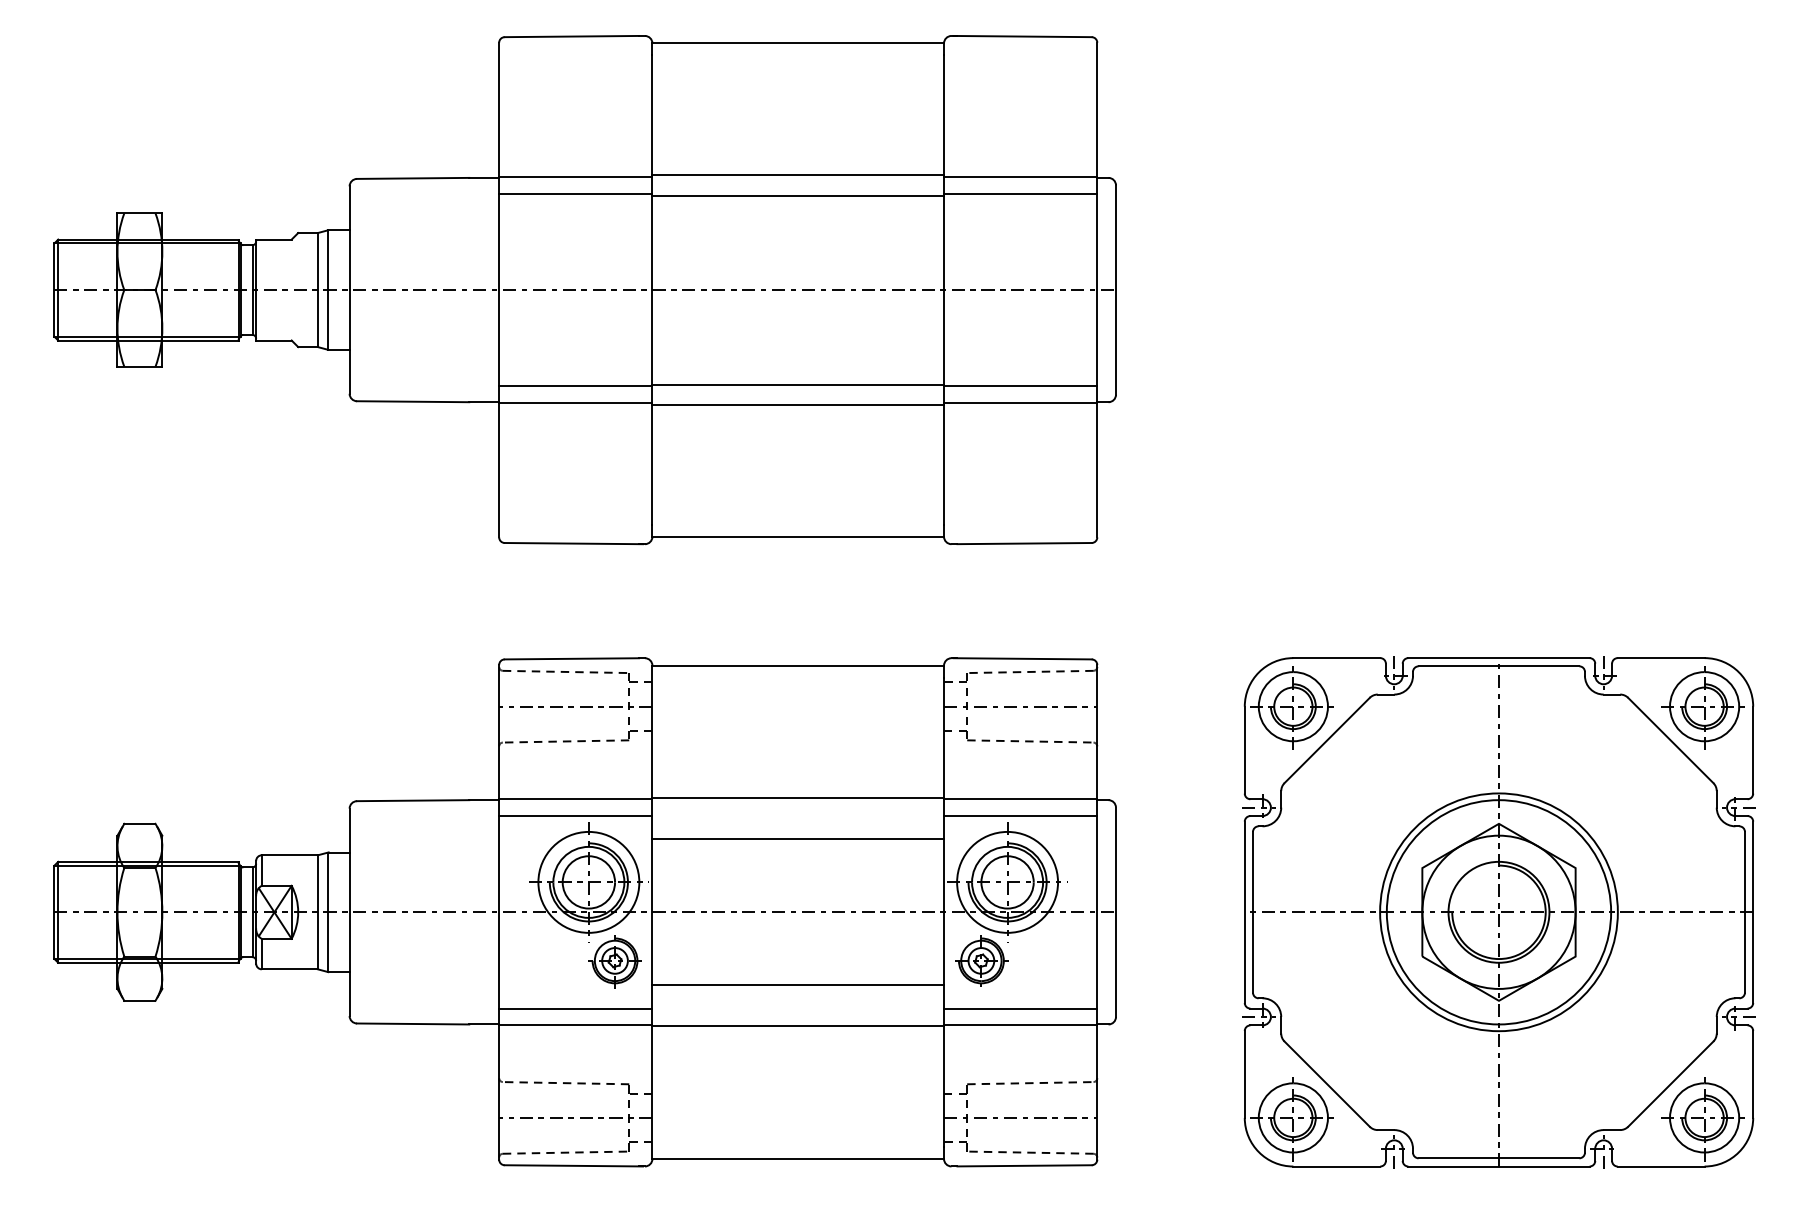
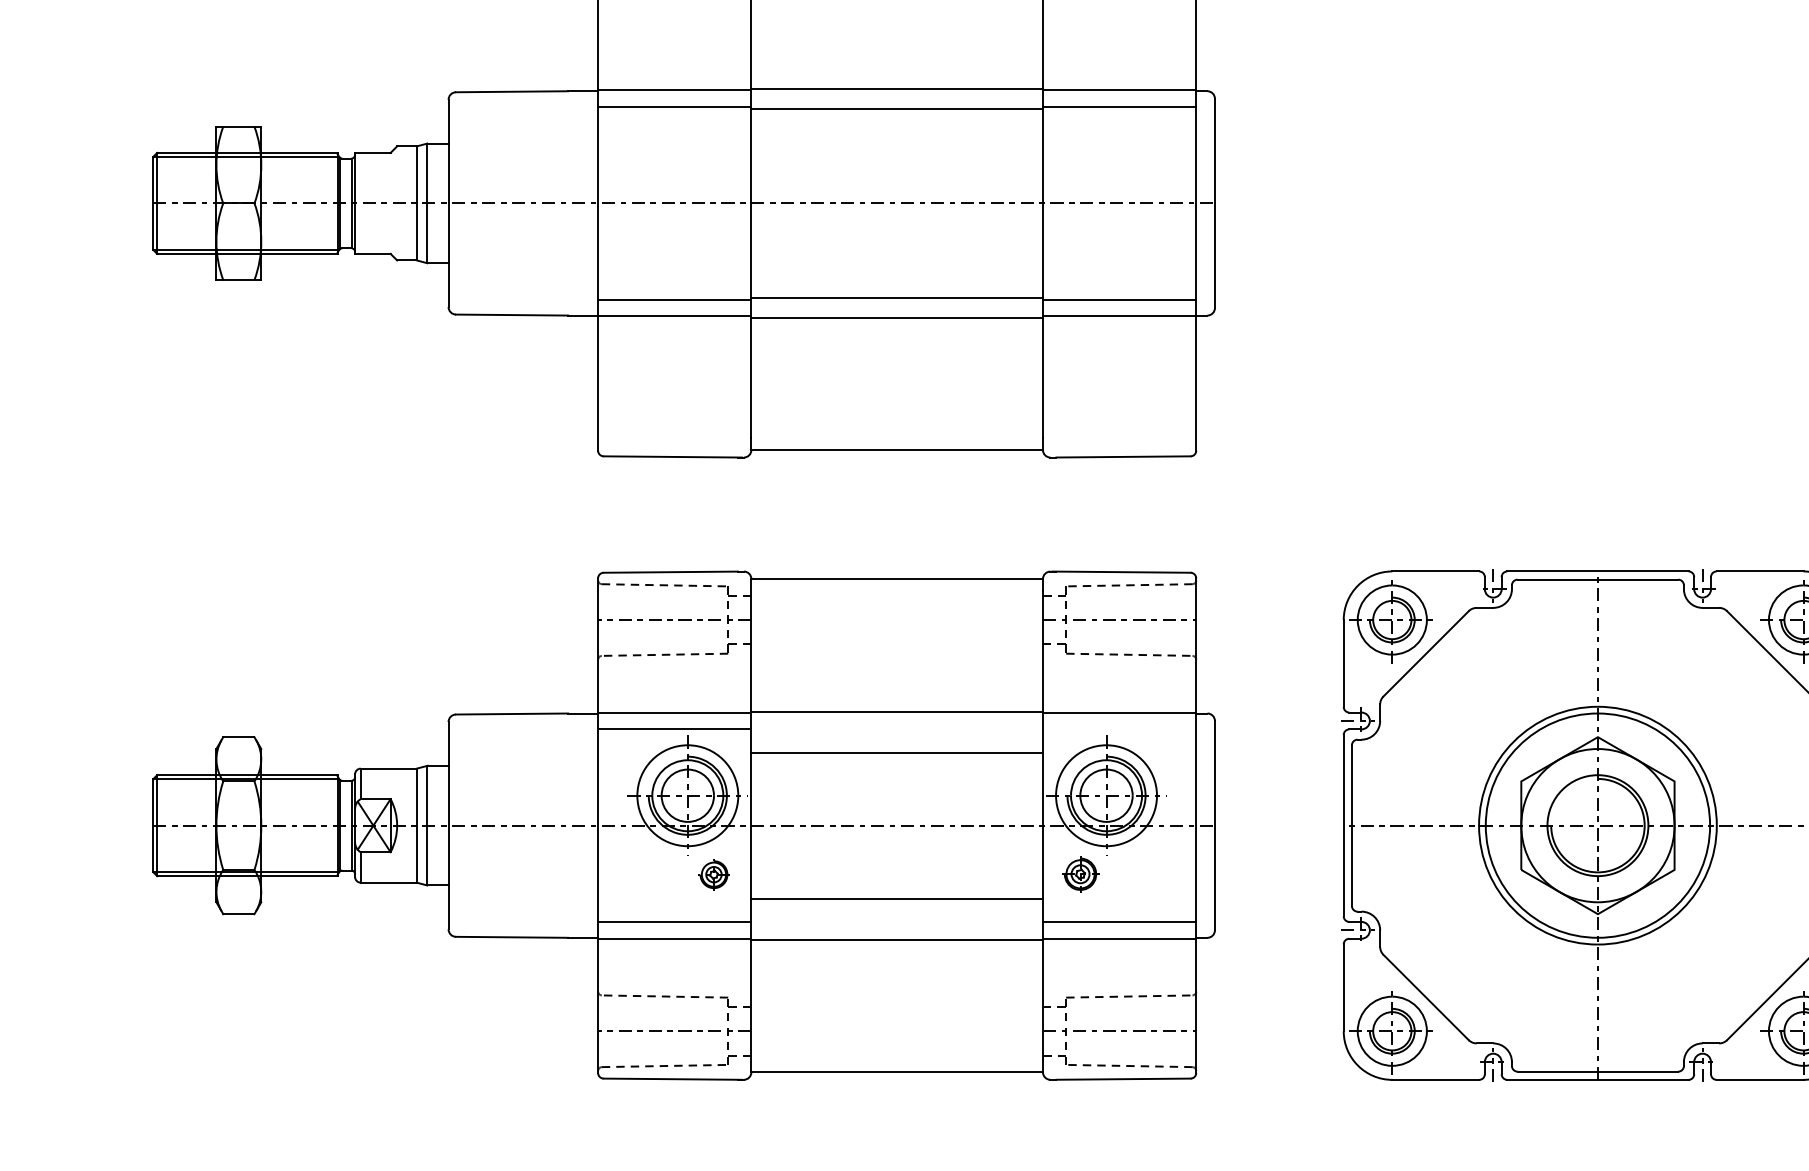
line: (1020, 816) -> (1119, 729), removed
part: (981, 960) -> (1080, 873), size x0.7
part: (614, 961) -> (713, 874), size x0.6

